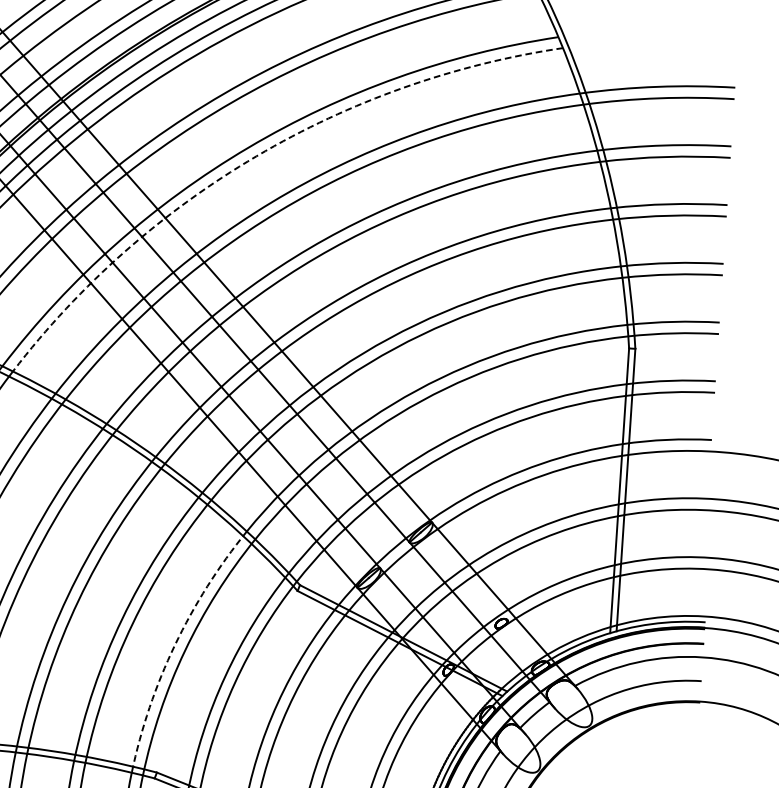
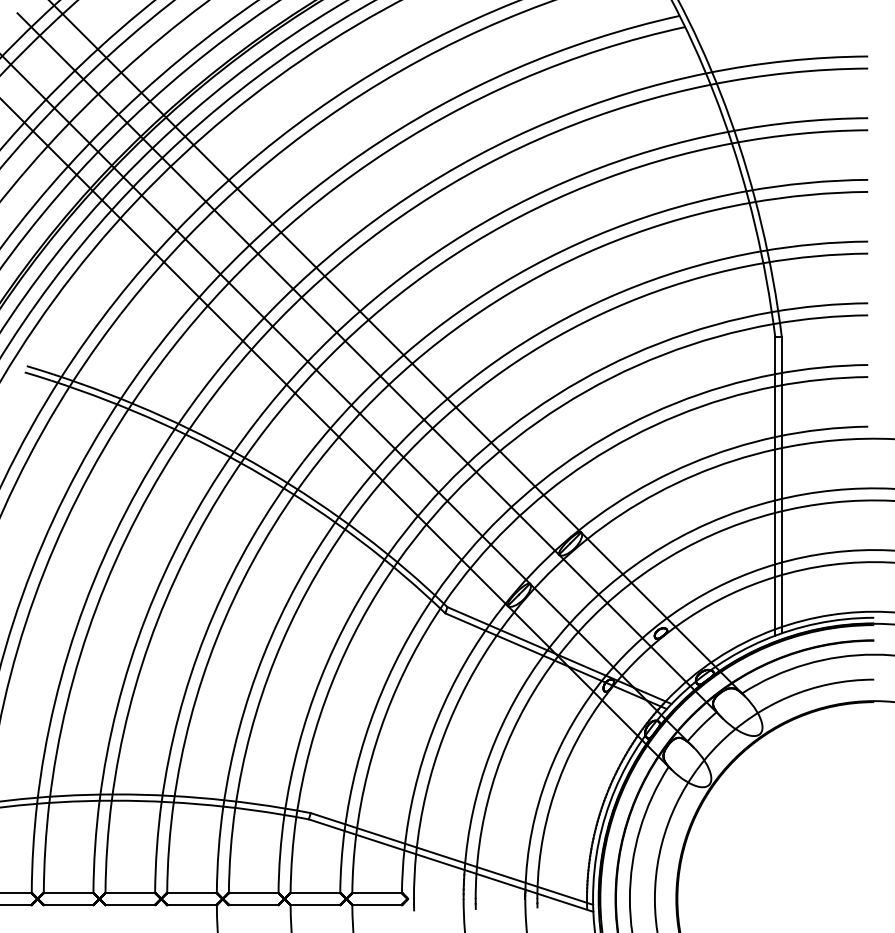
arc: (256, 156) -> (372, 161), dashed -> solid
arc: (174, 645) -> (320, 678), dashed -> solid

